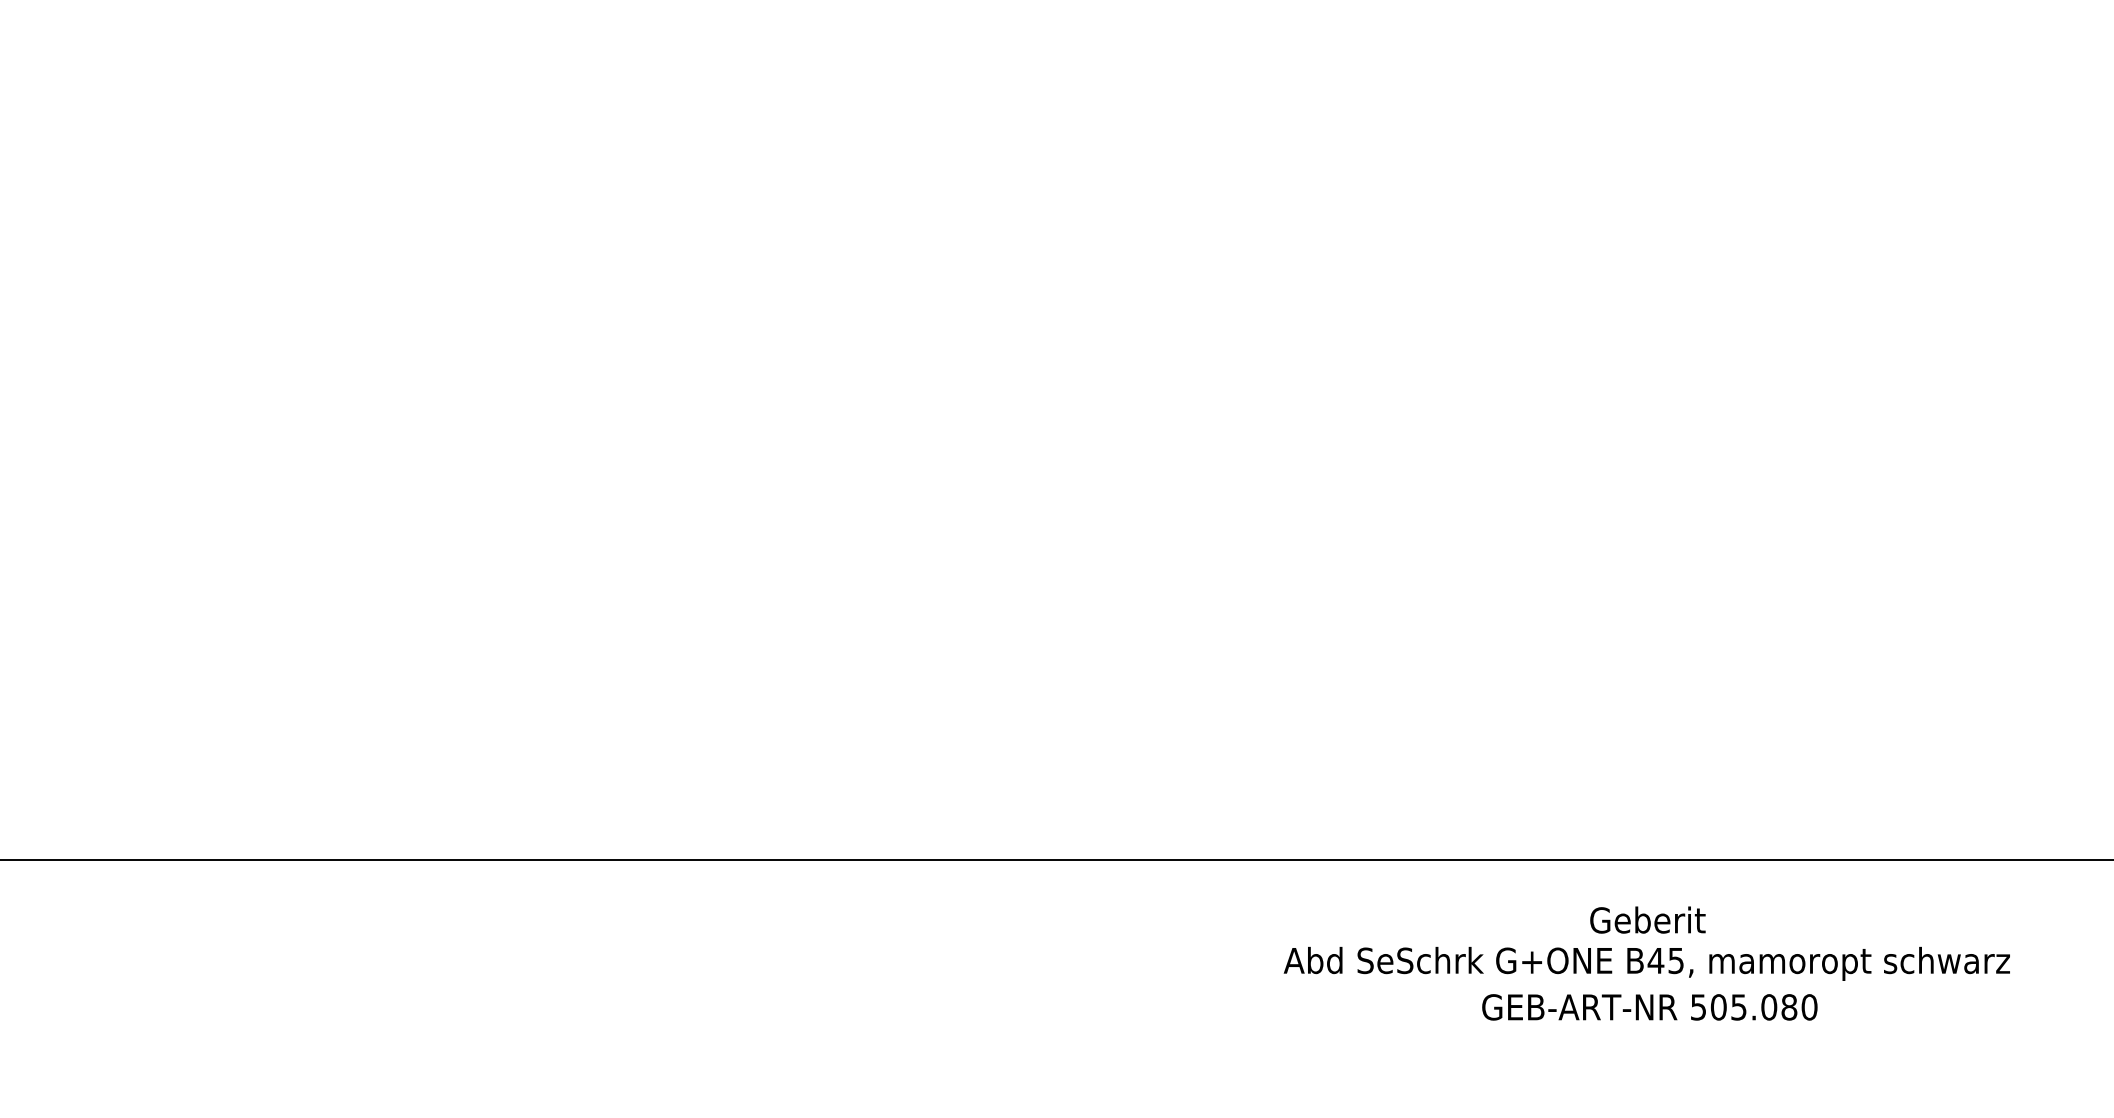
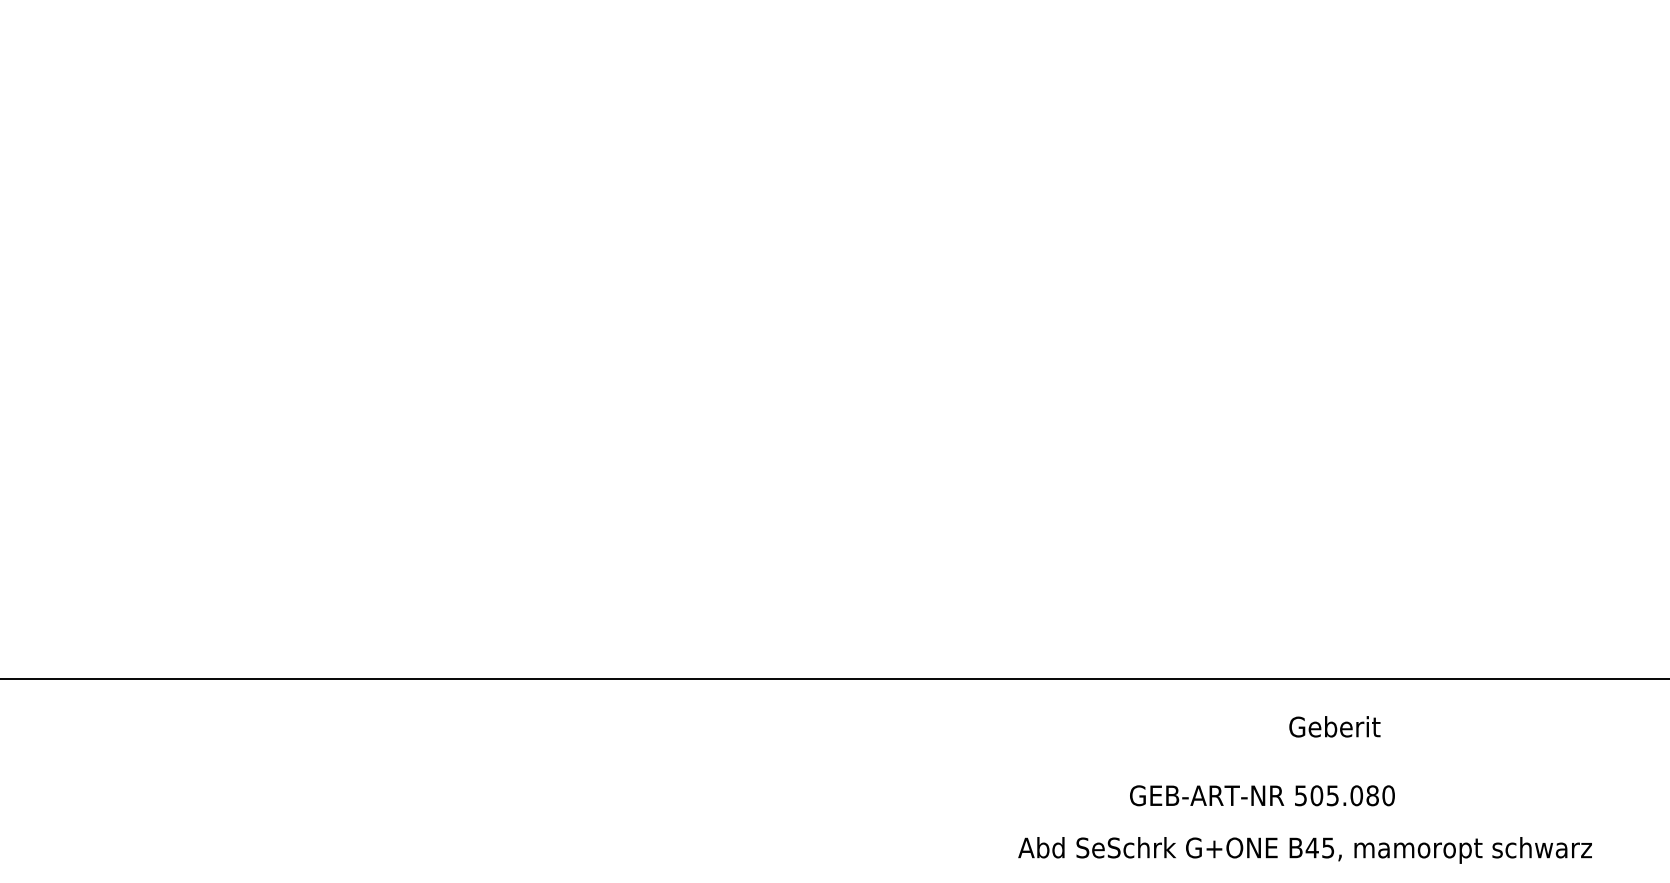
text: (1647, 919) -> (1334, 726), moved
text: (1646, 963) -> (1304, 850), moved
text: (1649, 1007) -> (1262, 795), moved

